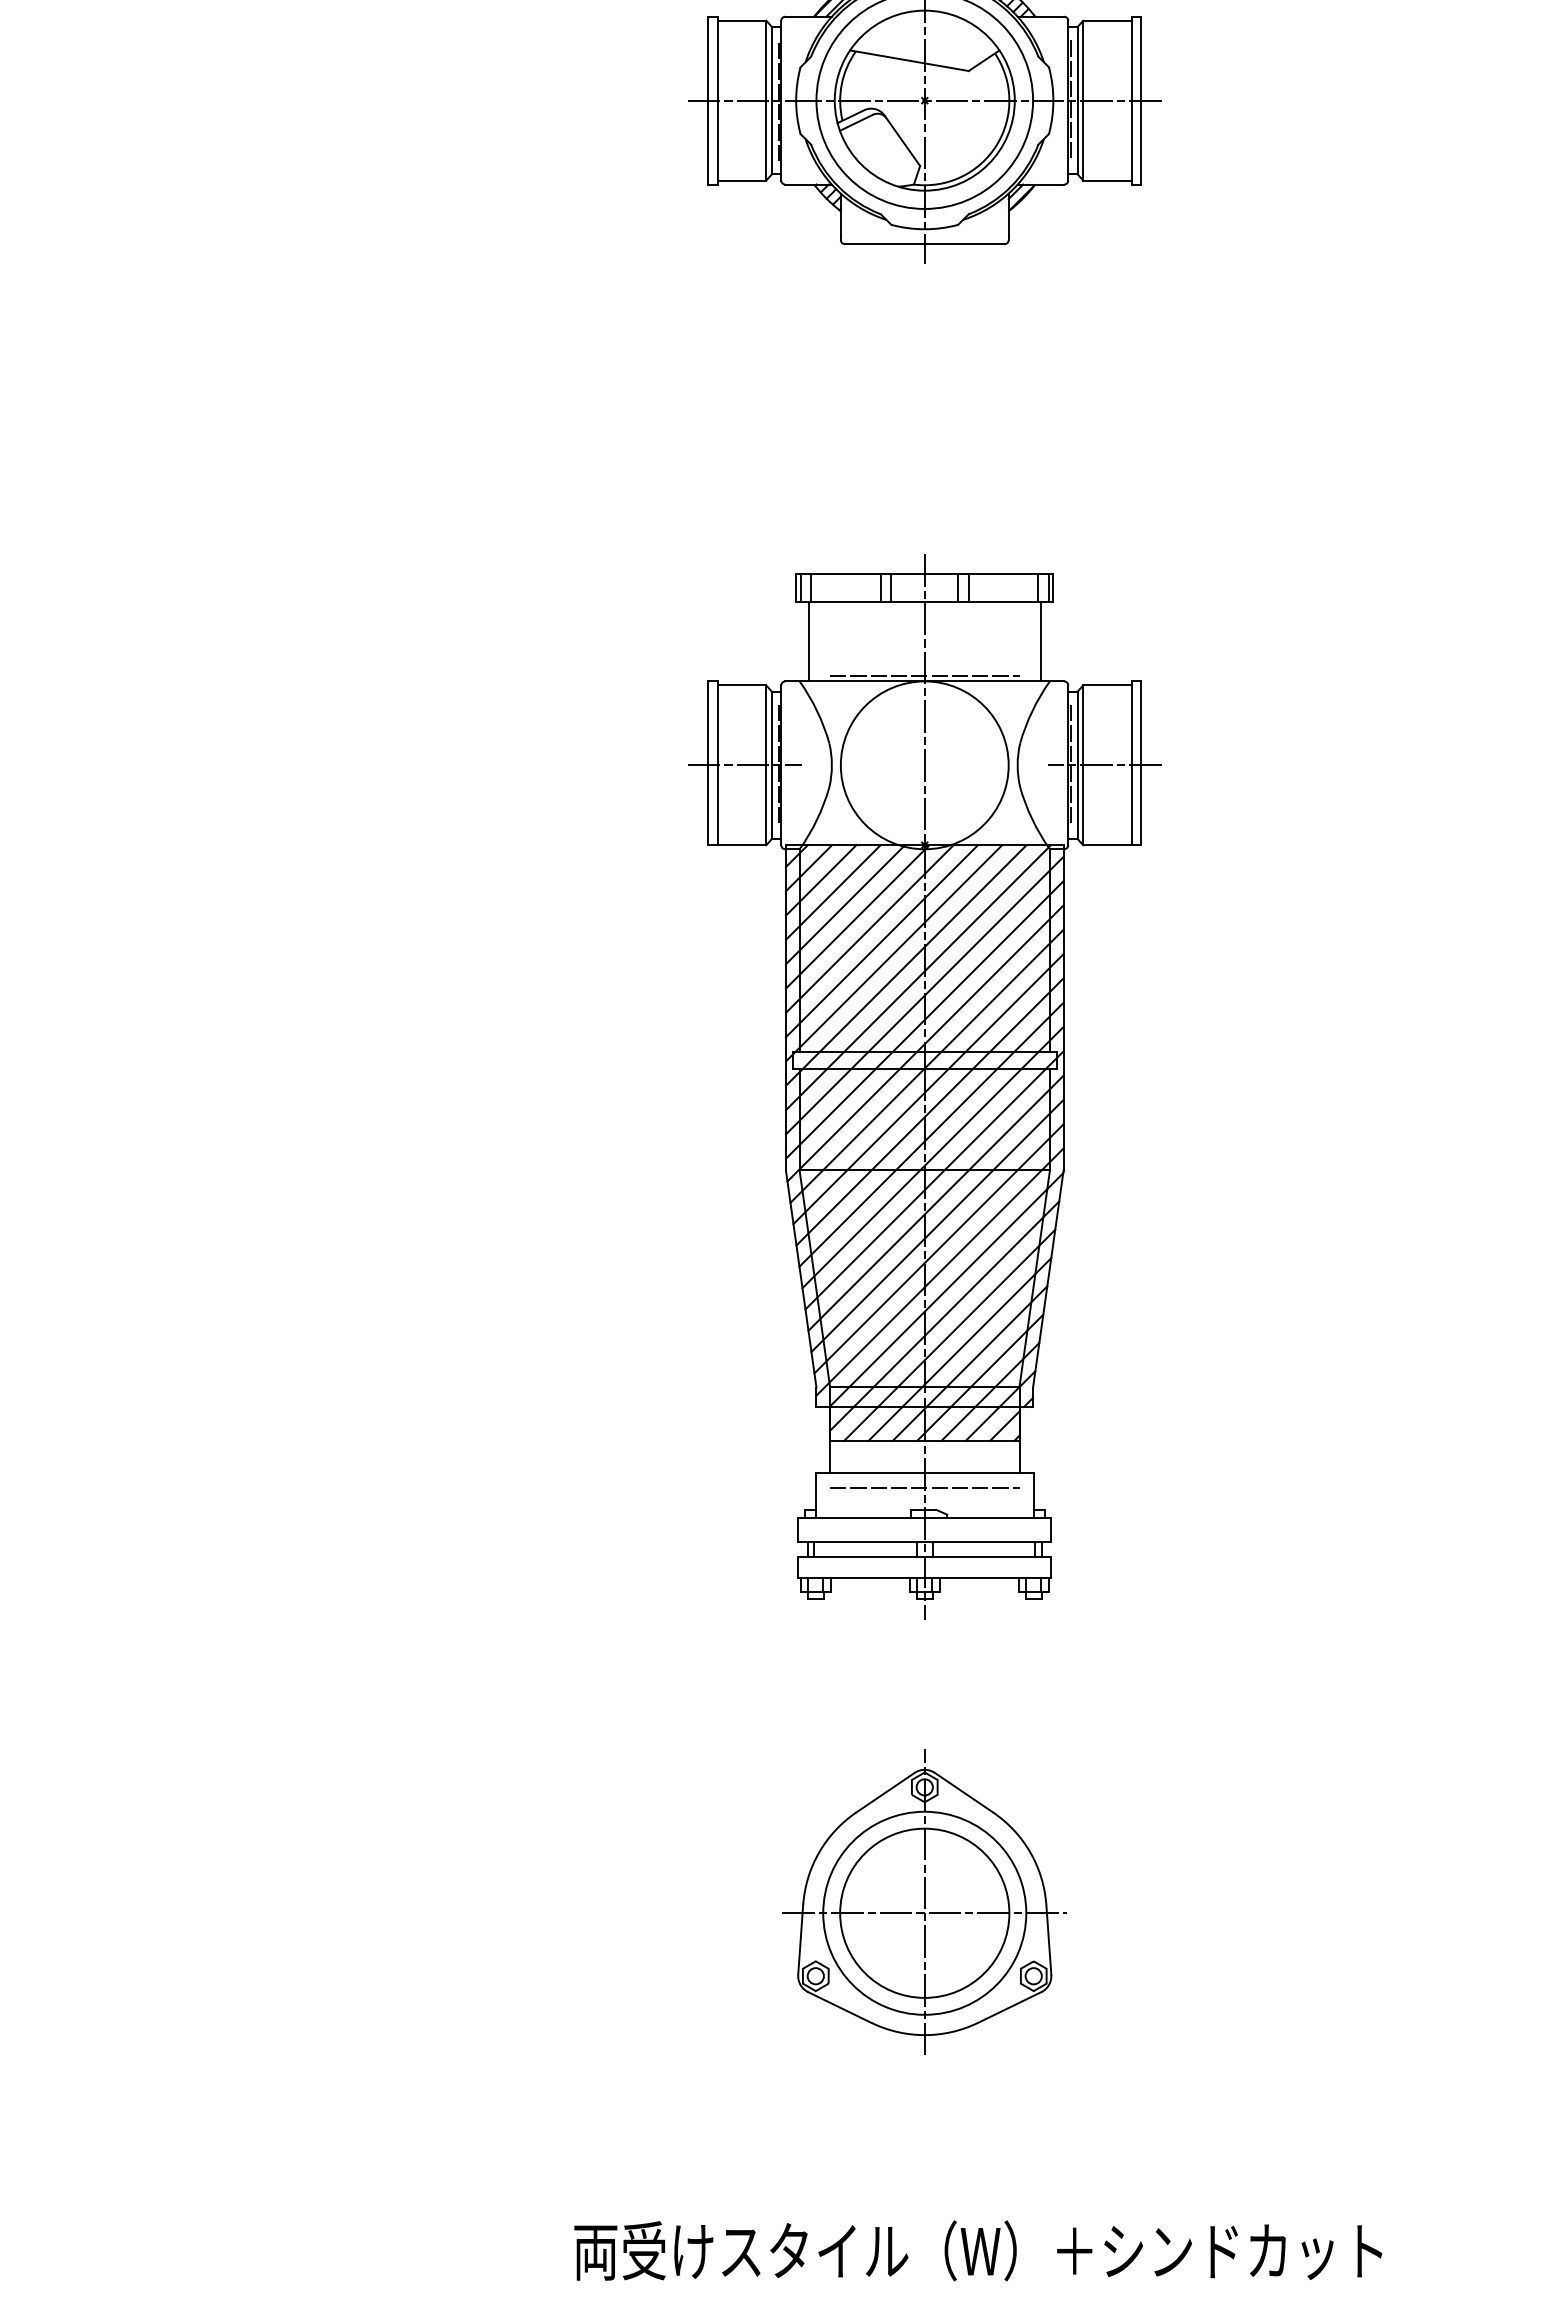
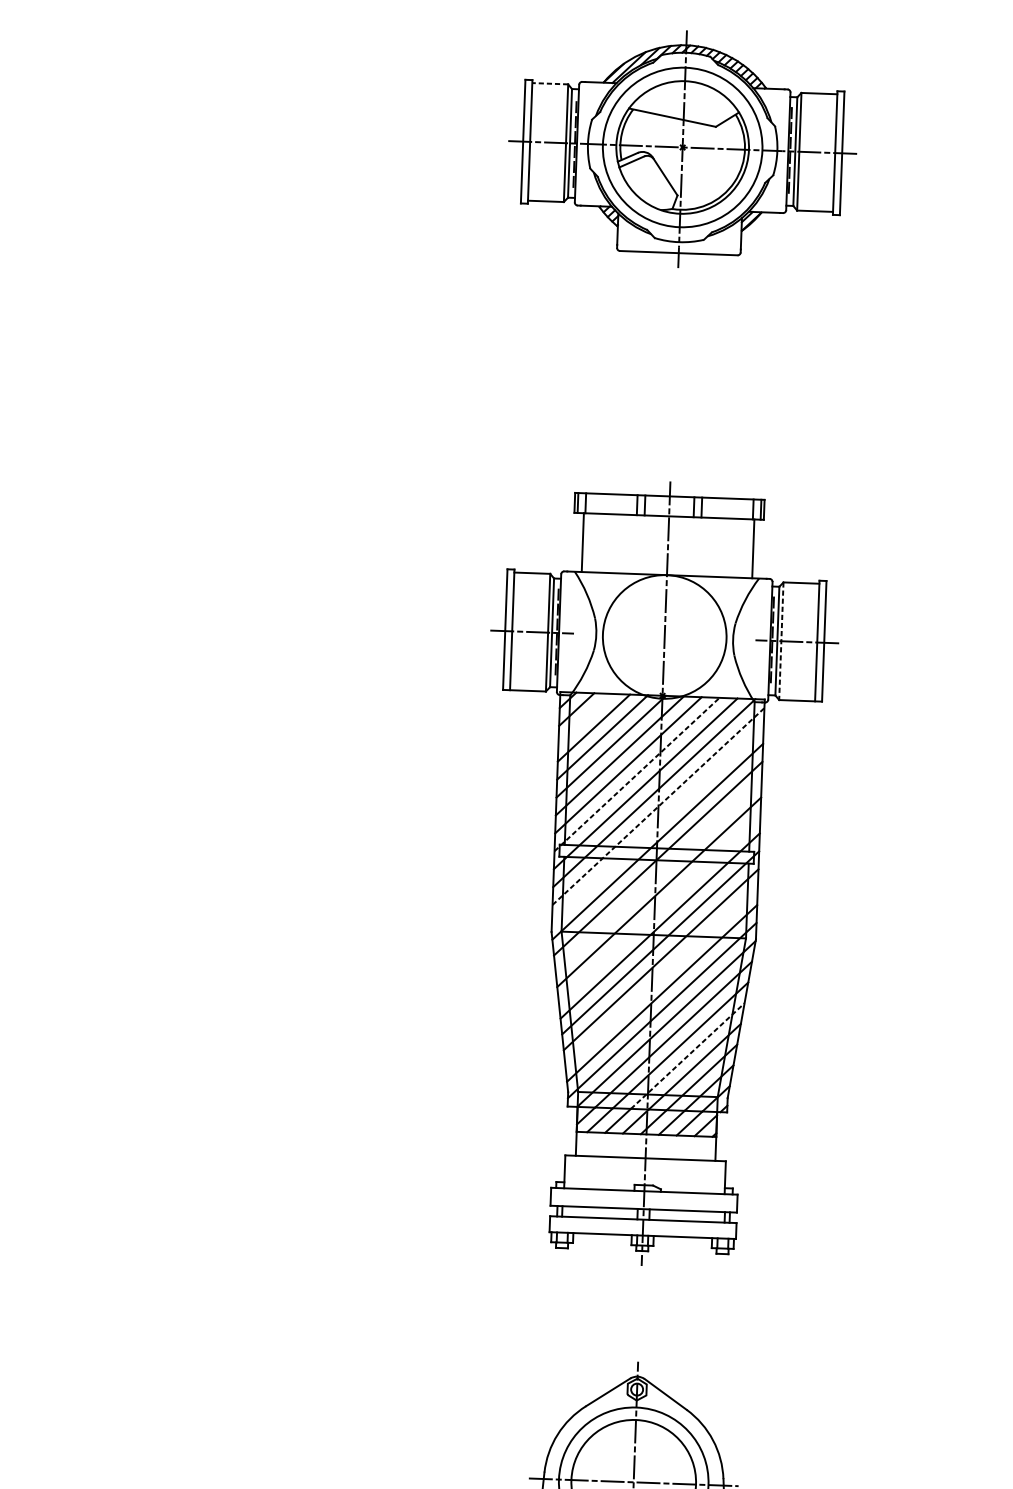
line: (741, 20) -> (549, 83), solid -> dashed
line: (924, 676) -> (666, 571), removed
line: (1083, 765) -> (781, 641), solid -> dashed
line: (821, 880) -> (585, 718), removed
line: (894, 953) -> (637, 774), solid -> dashed
line: (925, 995) -> (659, 806), solid -> dashed
line: (924, 1019) -> (657, 824), removed
line: (928, 1089) -> (658, 875), removed
line: (931, 1134) -> (659, 908), removed
line: (937, 1225) -> (661, 976), removed
line: (977, 1332) -> (688, 1056), solid -> dashed
line: (924, 1488) -> (645, 1169), removed

